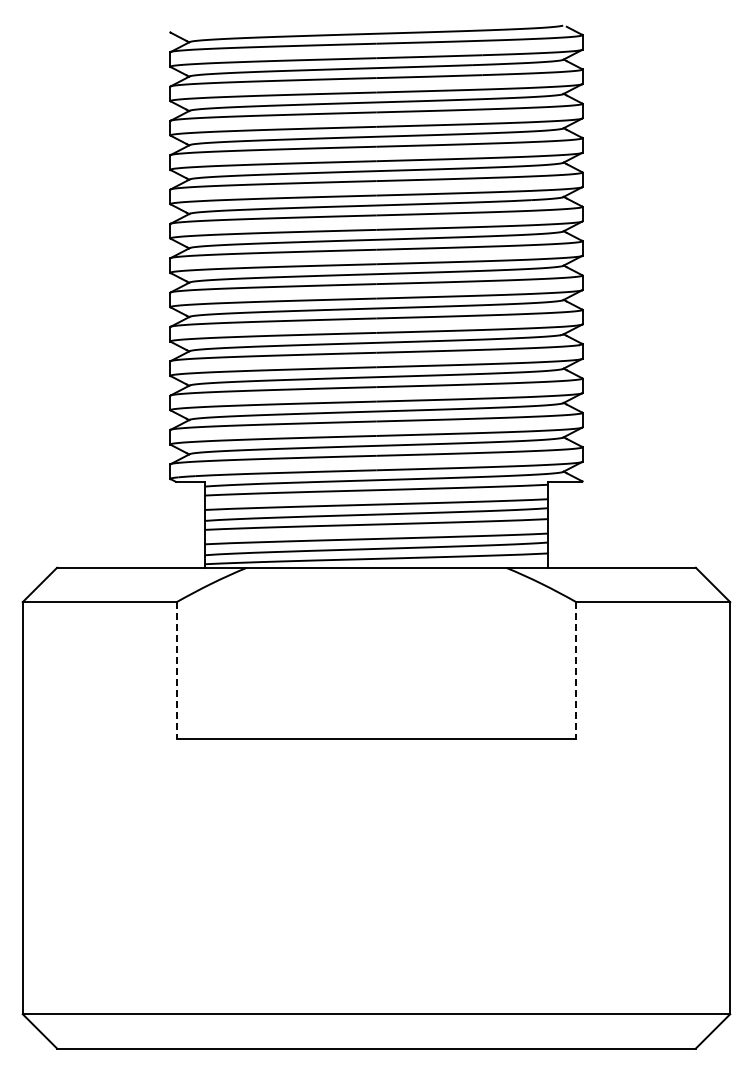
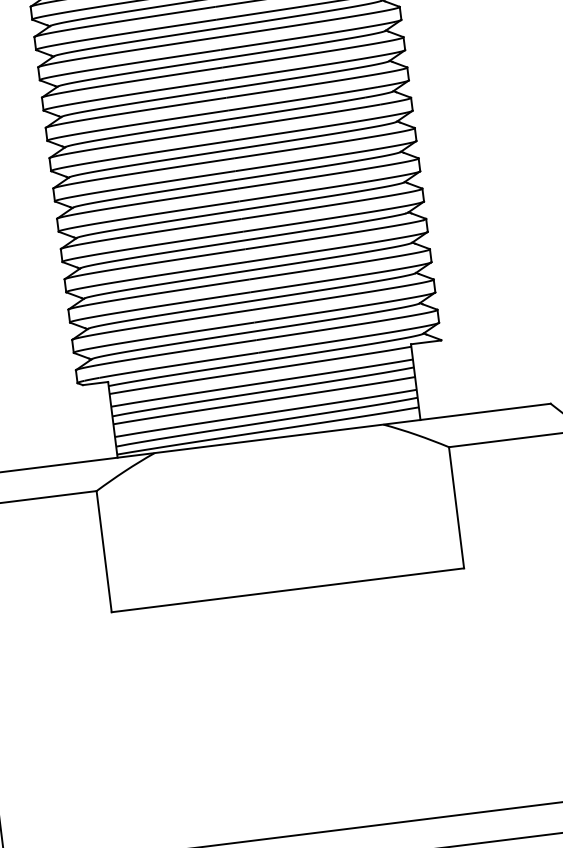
line: (176, 670) -> (103, 551), dashed -> solid
line: (576, 670) -> (456, 507), dashed -> solid

